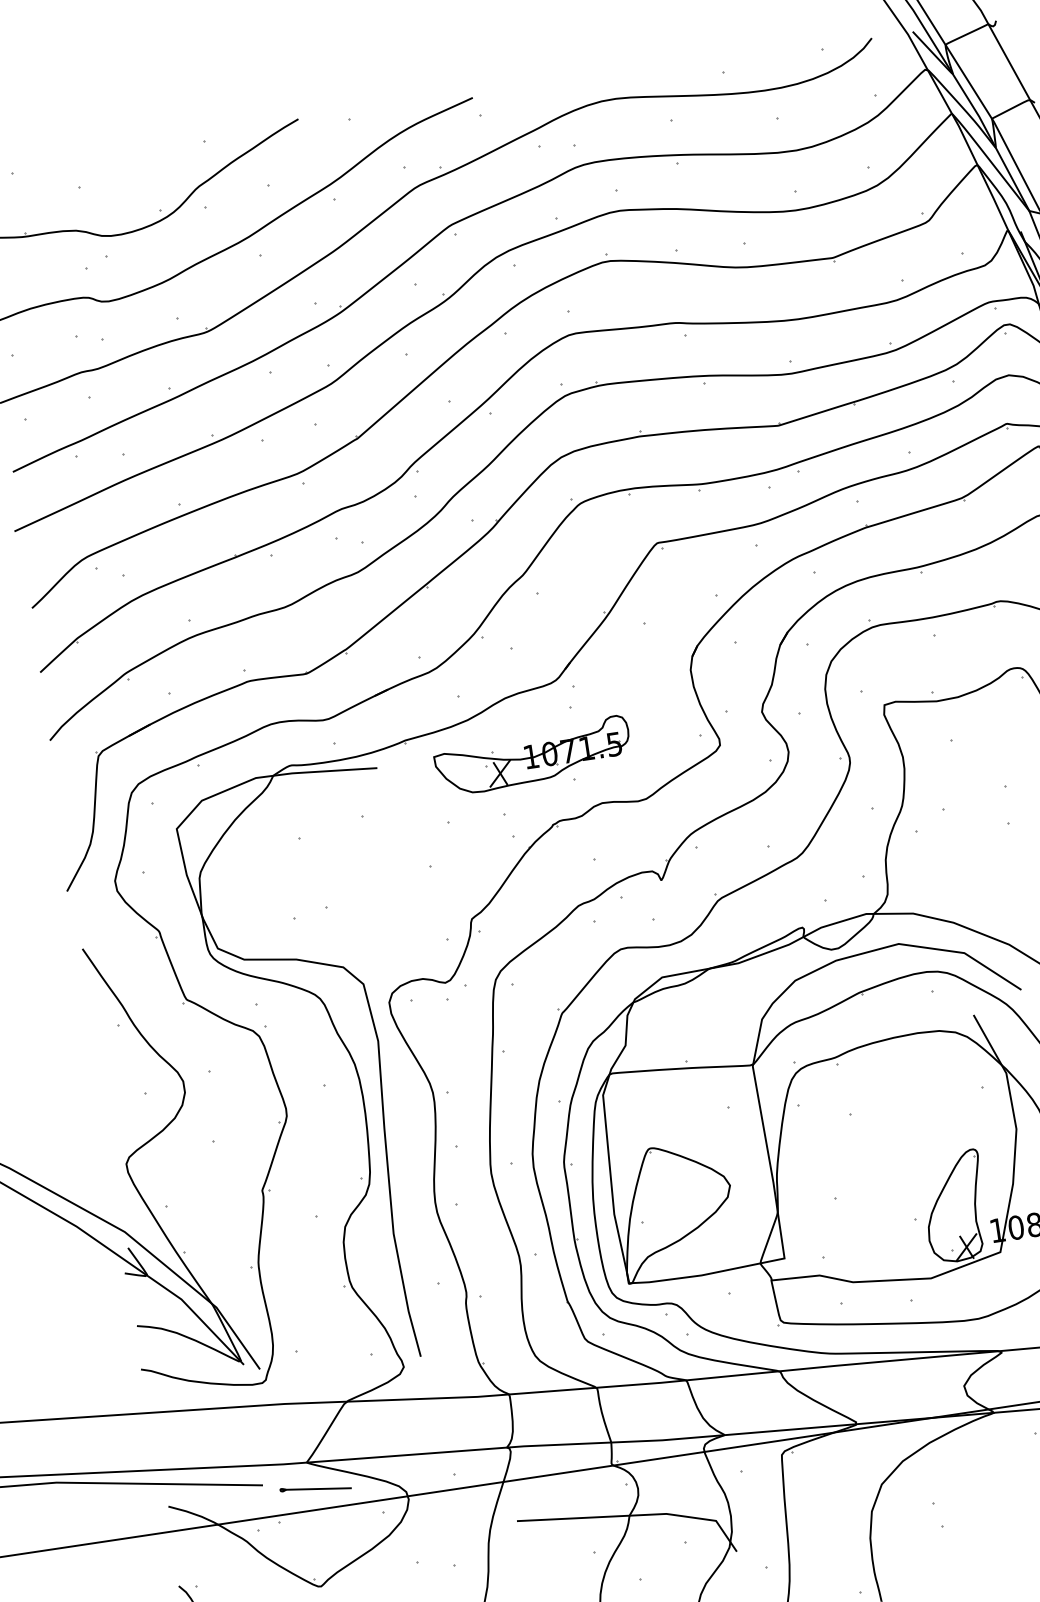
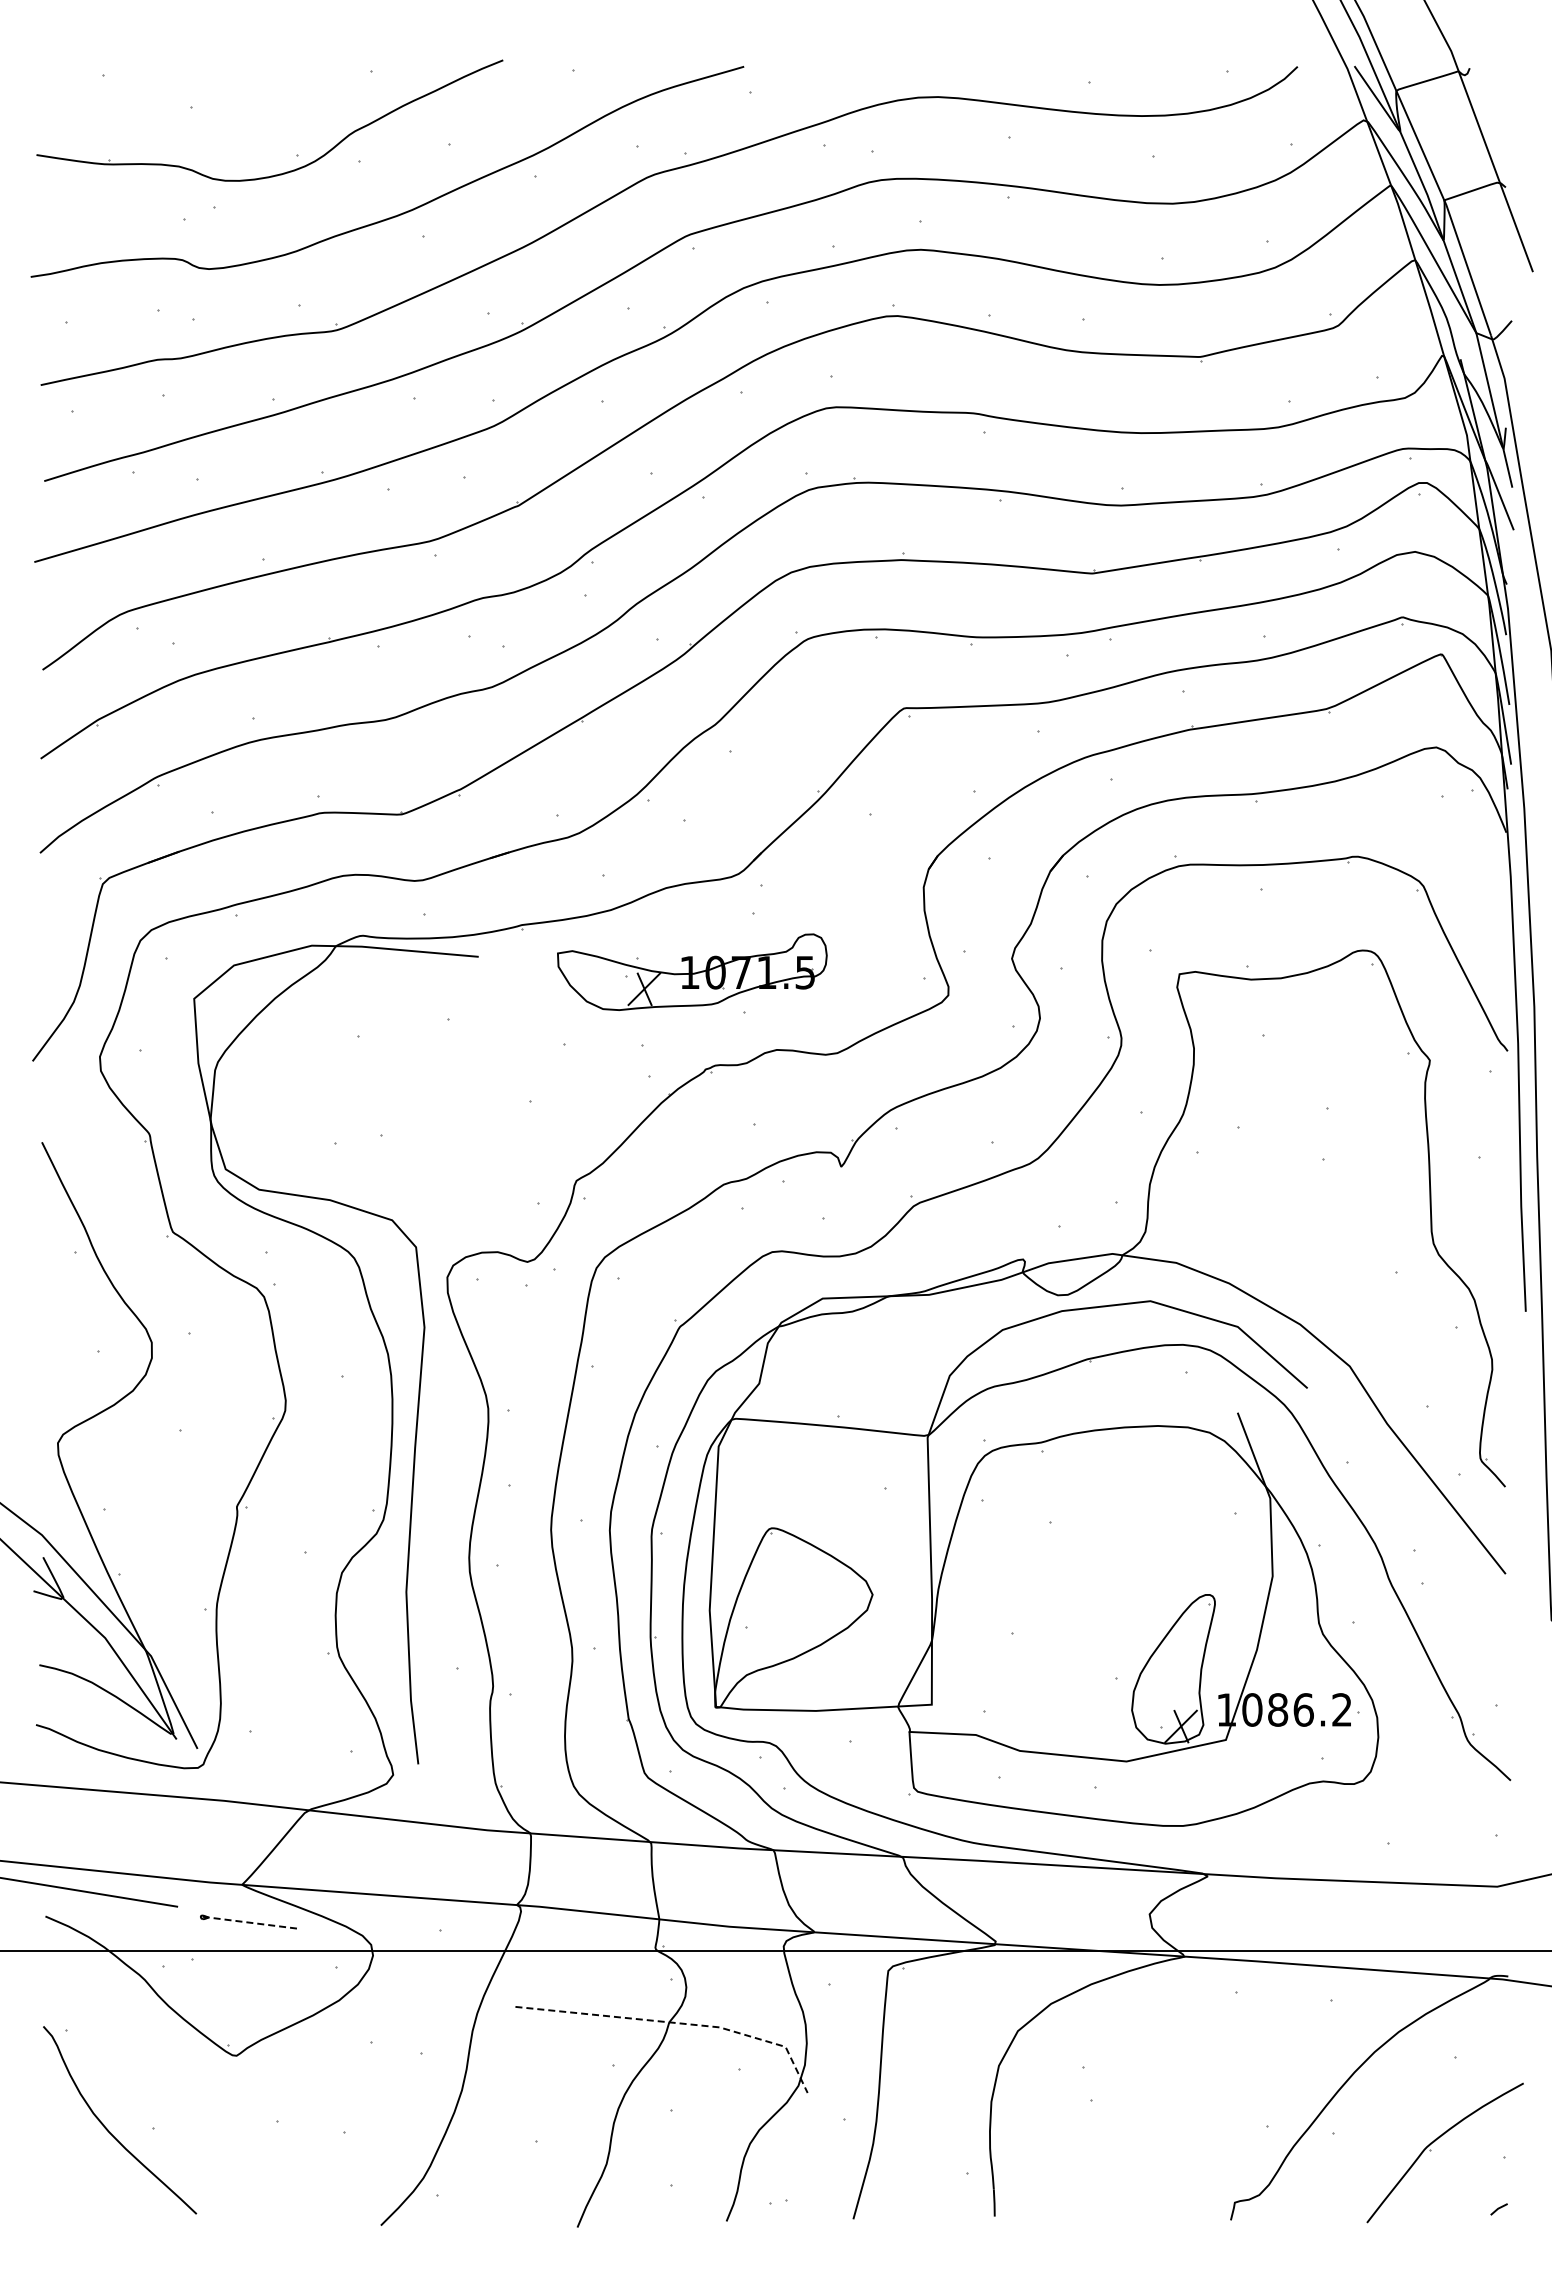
line: (316, 1488) -> (250, 1922), solid -> dashed
line: (637, 1515) -> (679, 2023), solid -> dashed

